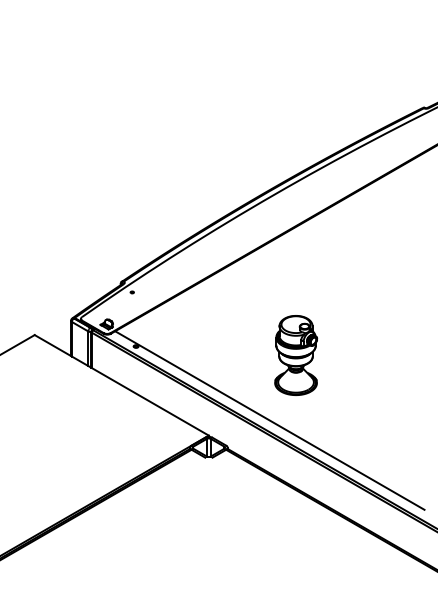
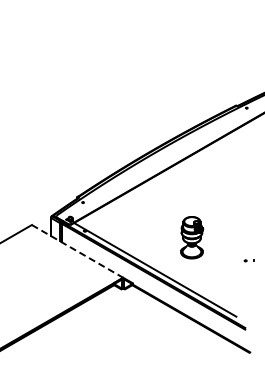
part: (297, 355) -> (192, 237), moved
line: (121, 385) -> (77, 251), solid -> dashed

